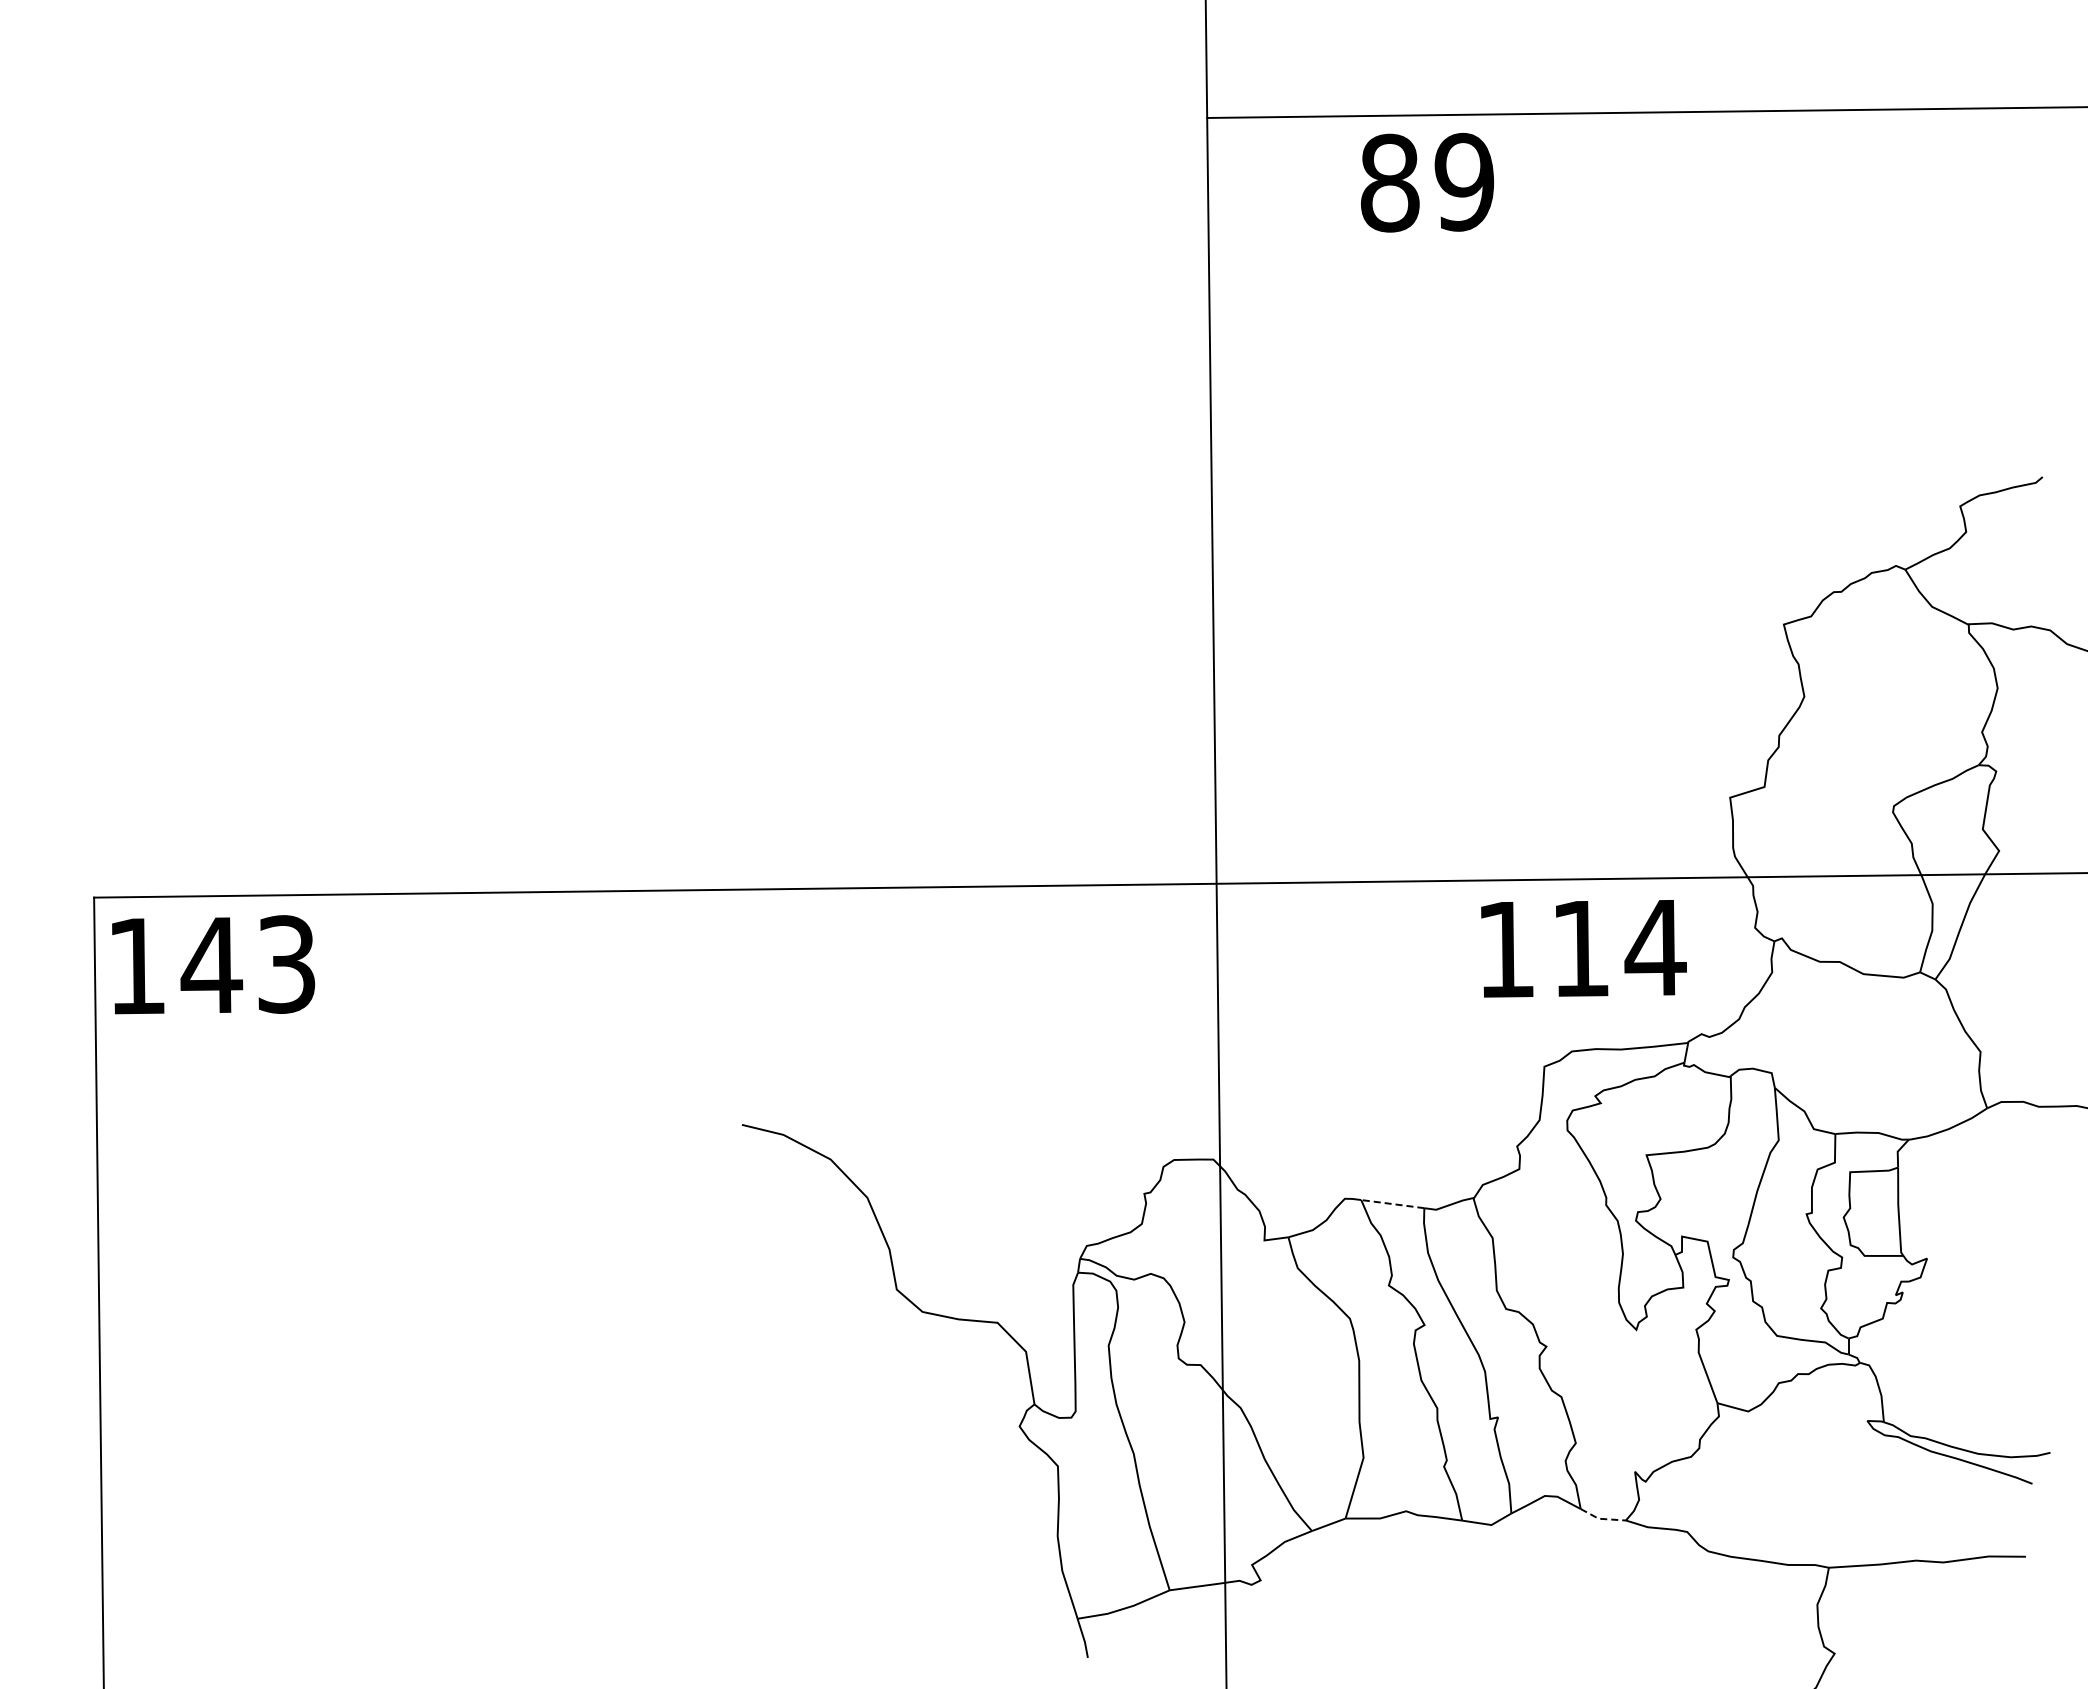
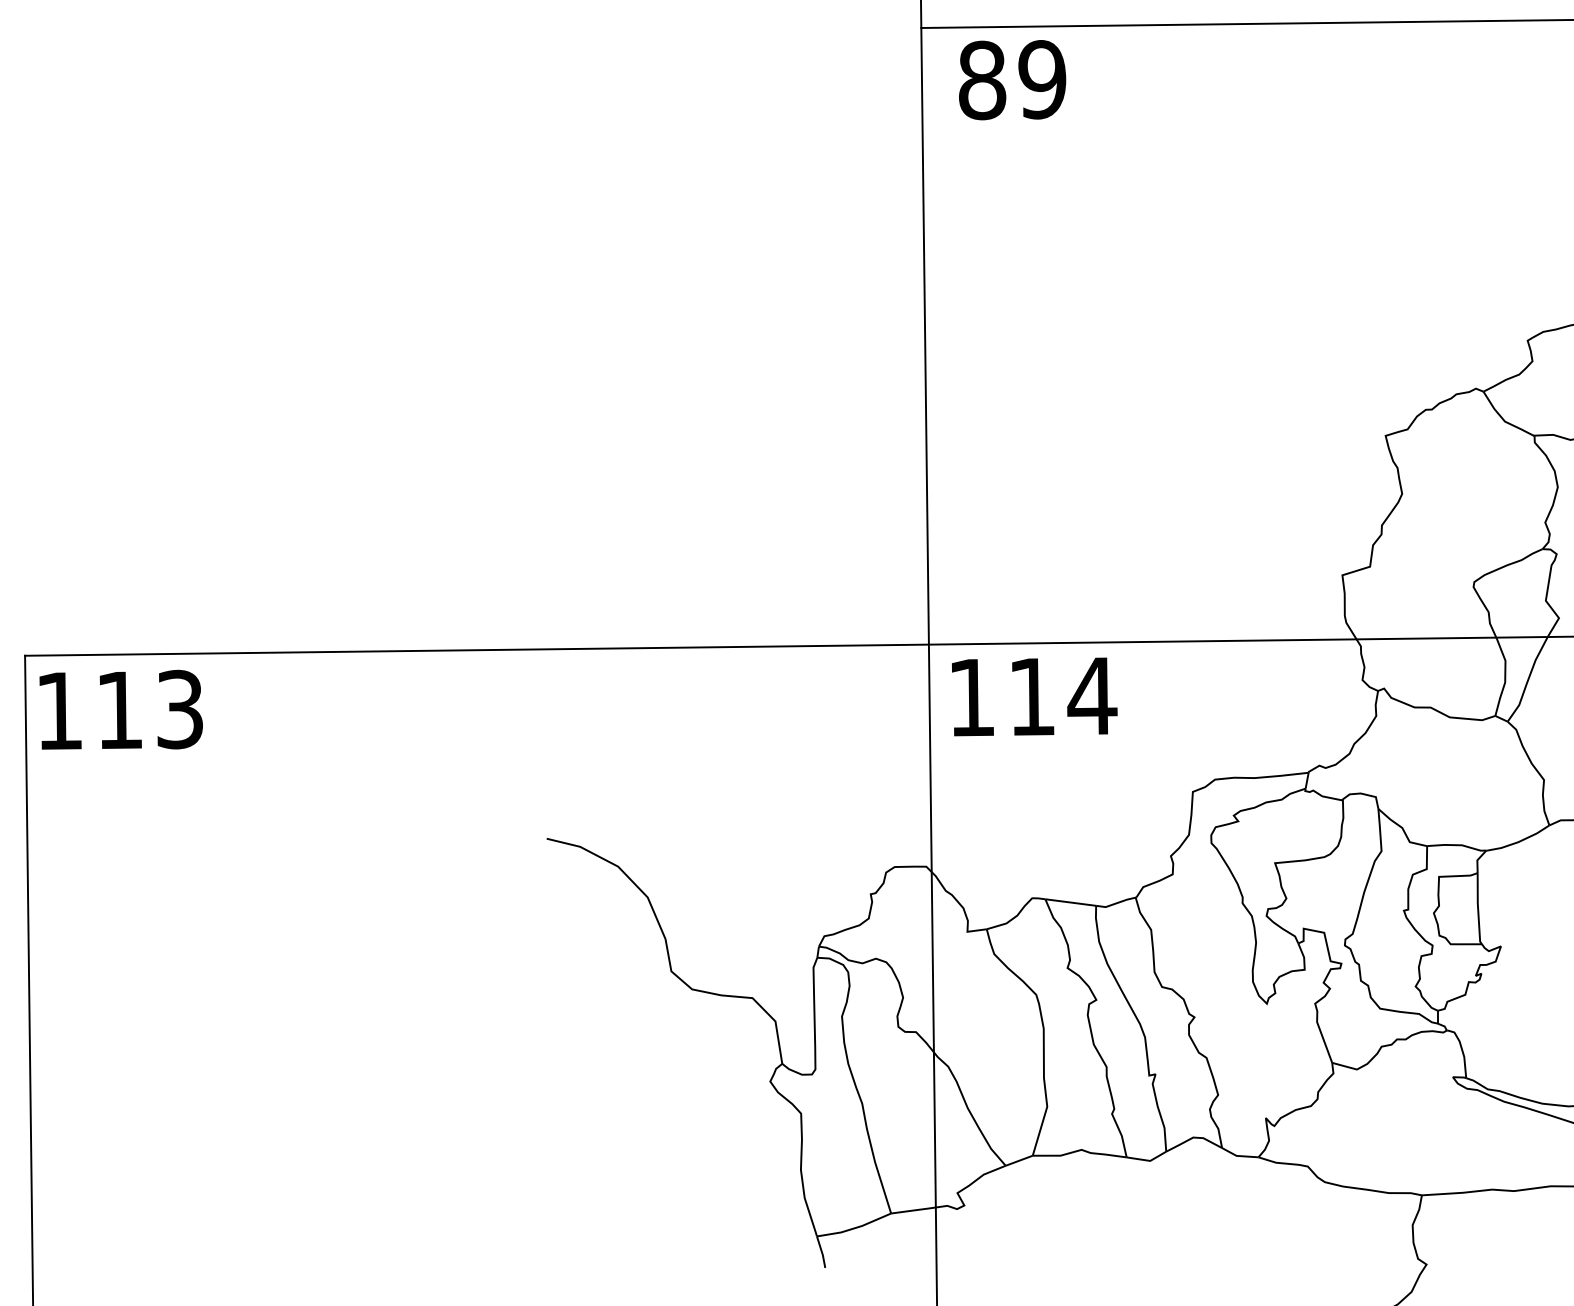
text: (1427, 182) -> (1012, 79), moved
text: (1583, 948) -> (1034, 696), moved
text: (211, 965) -> (119, 710), 143 -> 113
line: (1391, 1203) -> (1069, 902), dashed -> solid
line: (1601, 1518) -> (1238, 1155), dashed -> solid

